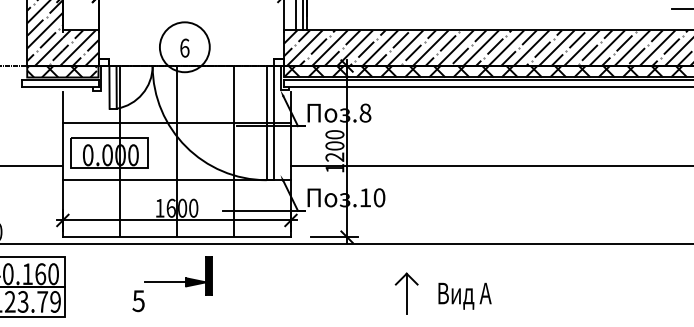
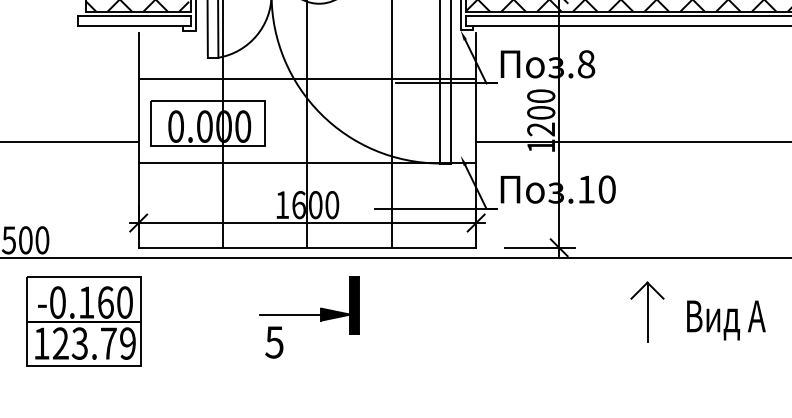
part: (406, 293) -> (647, 311), moved
text: (464, 295) -> (725, 319), moved
text: (138, 301) -> (274, 342), moved

